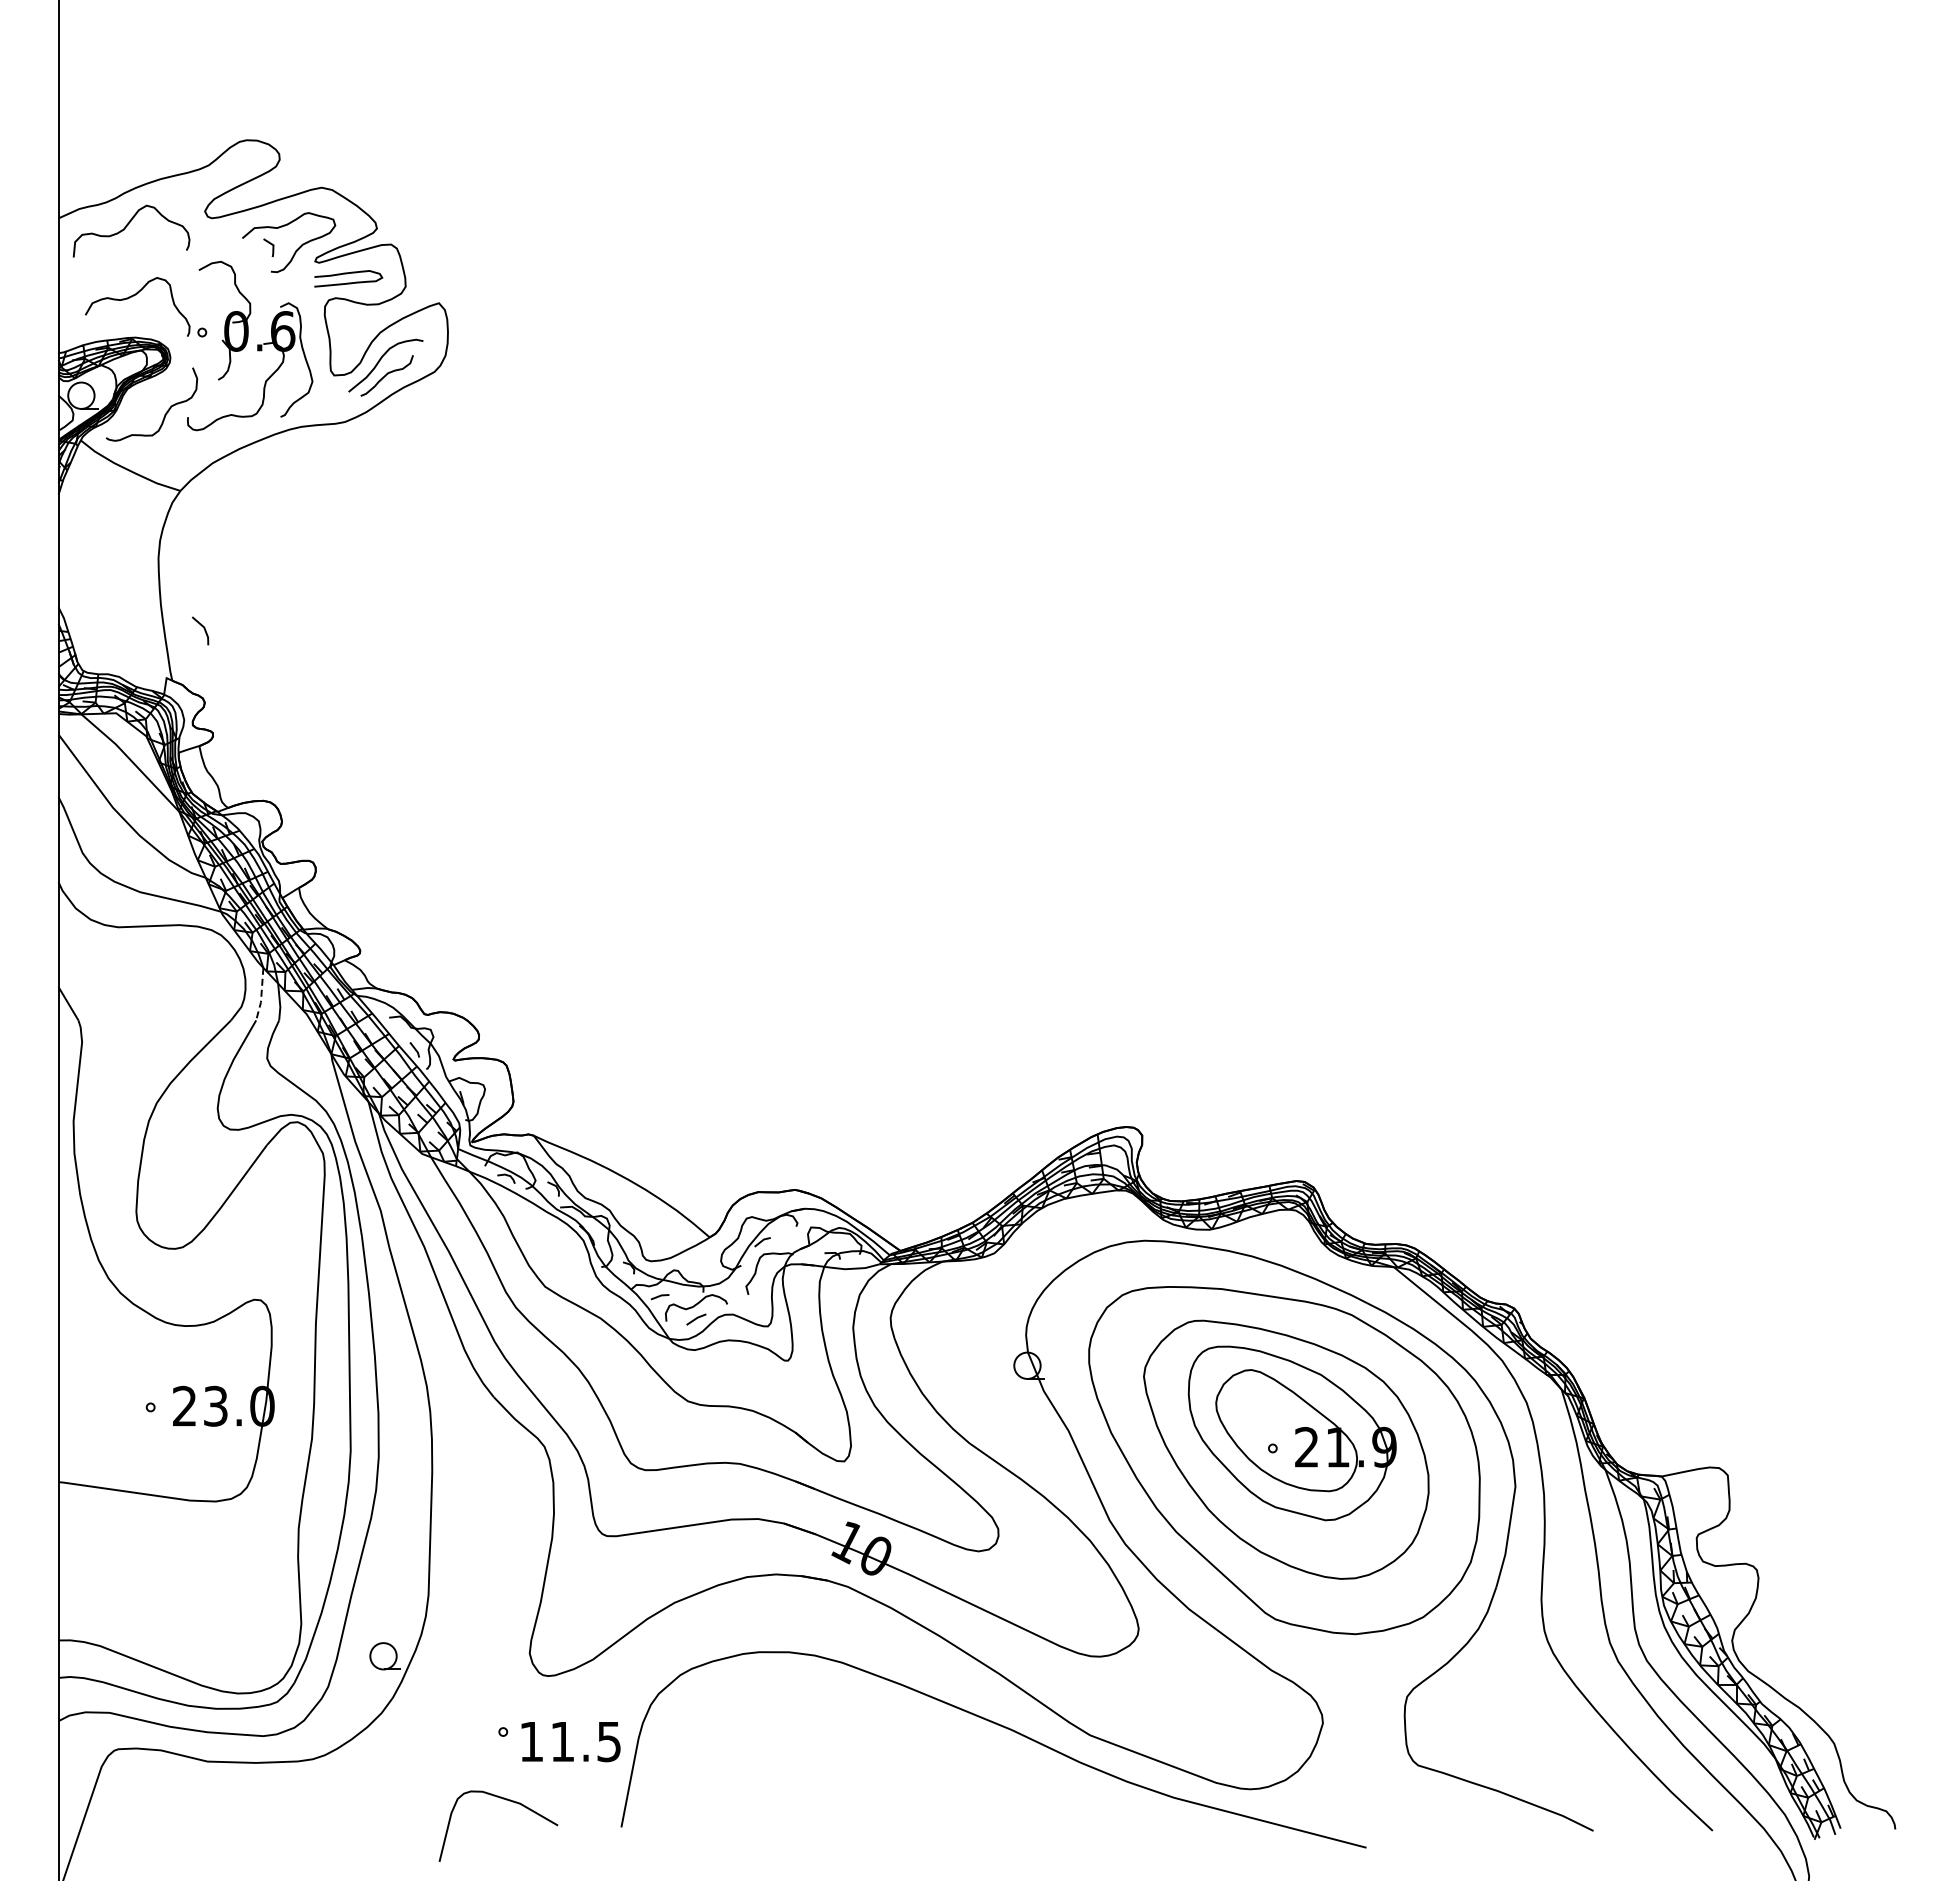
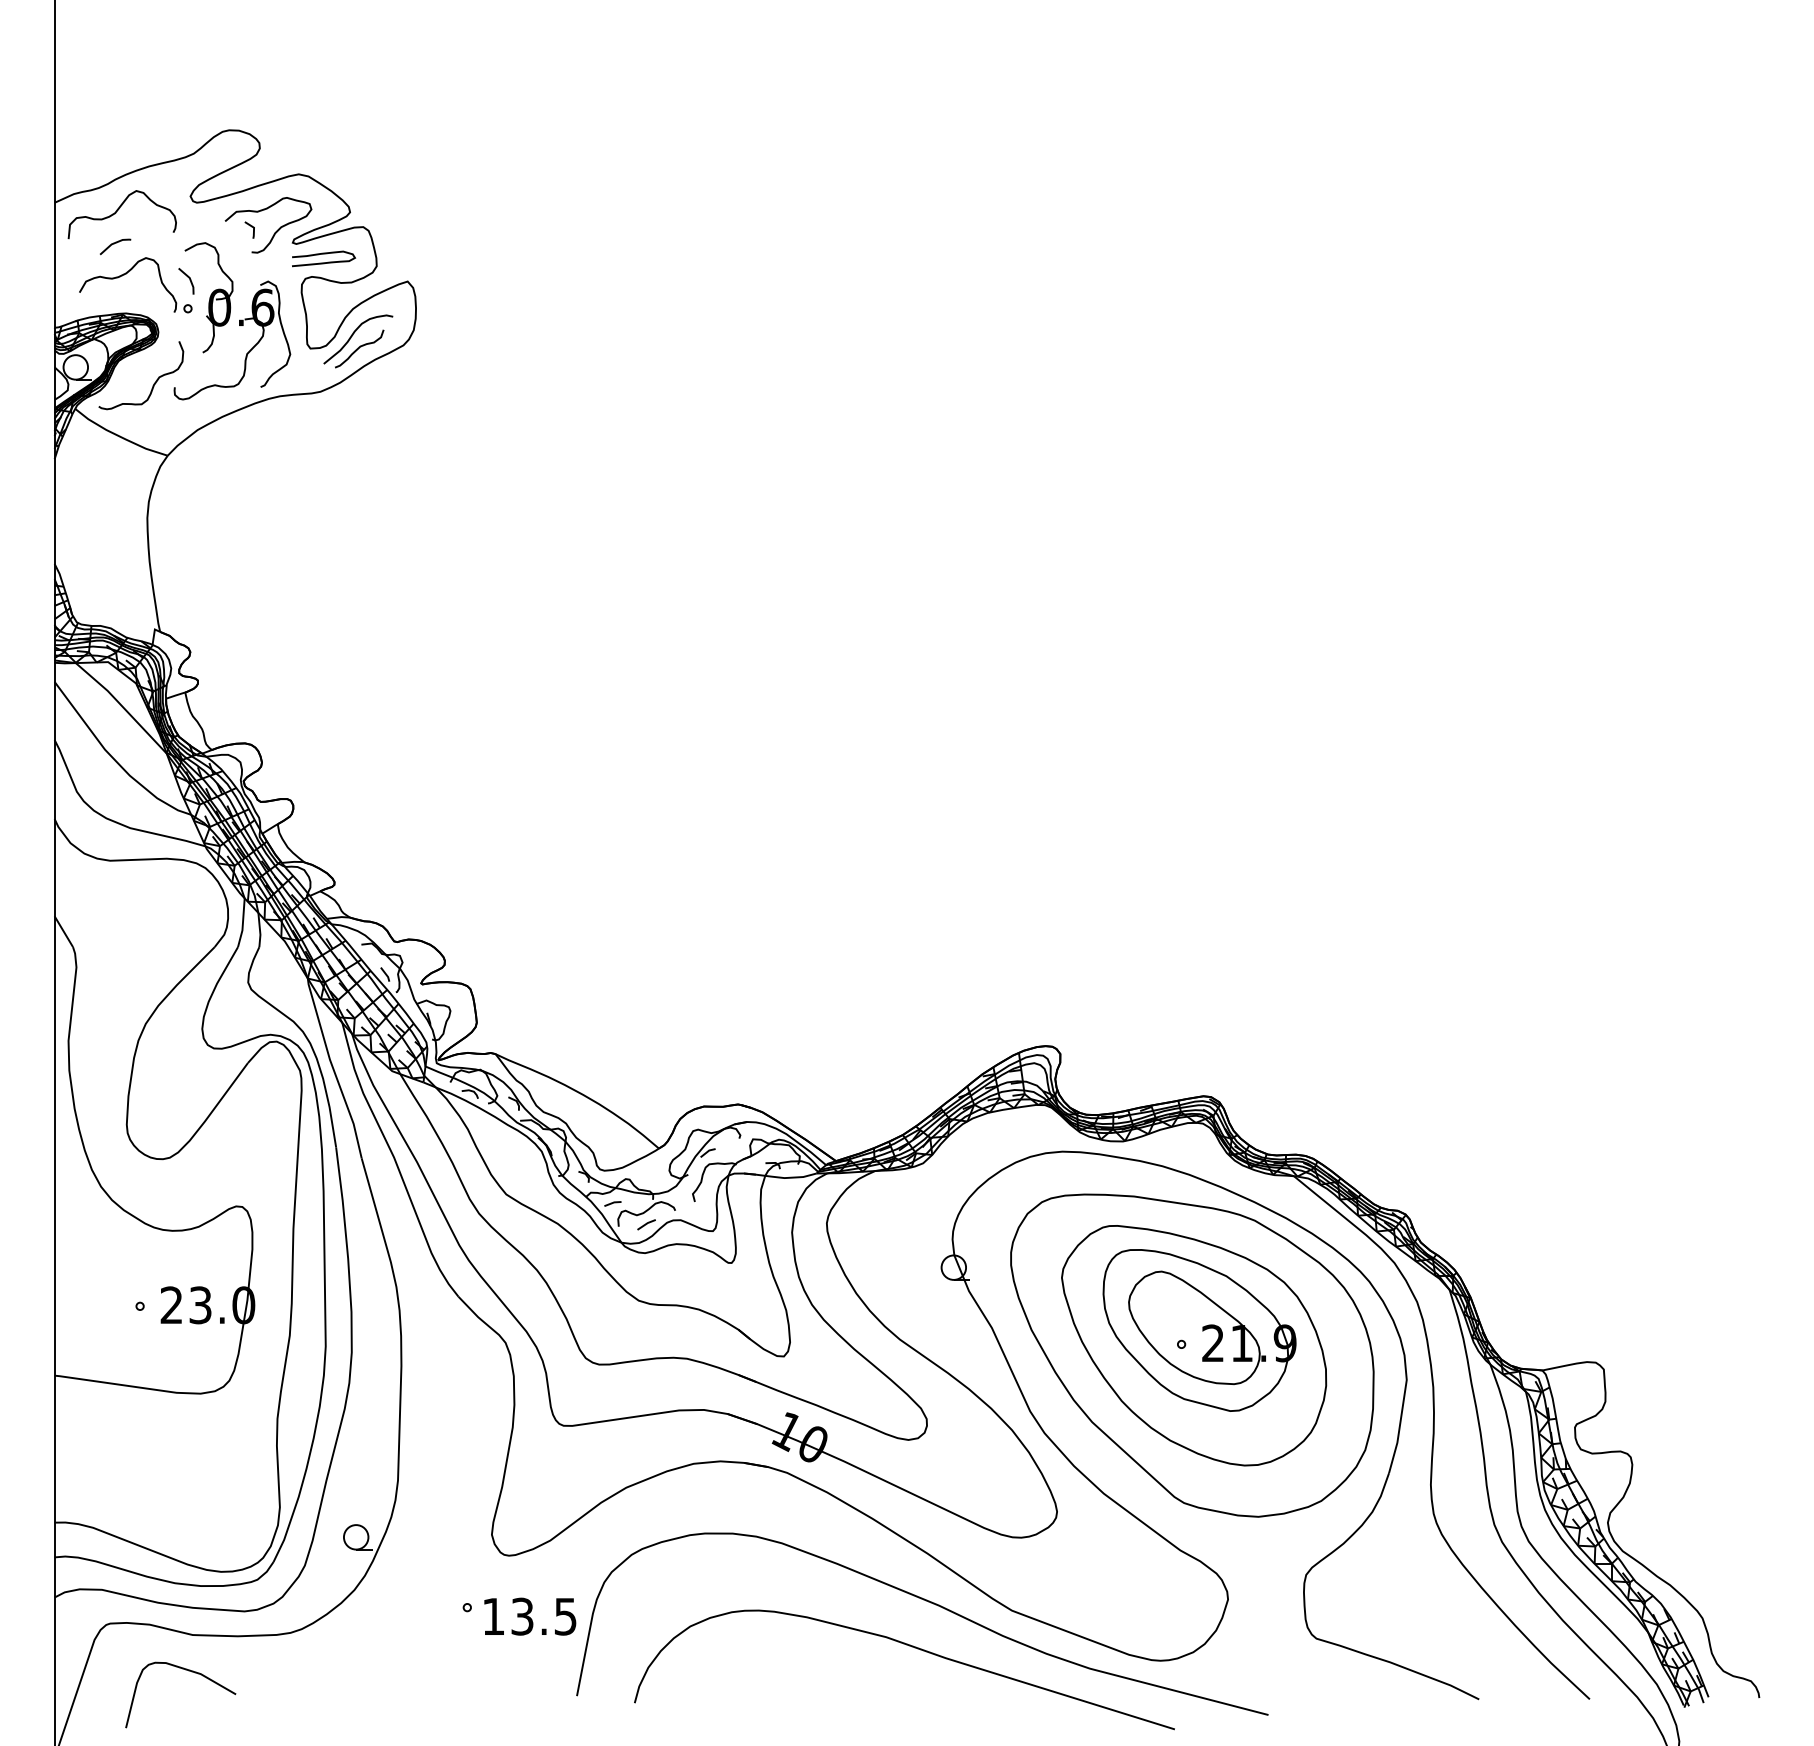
line: (122, 263) -> (113, 244), added
line: (202, 627) -> (188, 278), moved
line: (261, 995) -> (242, 924), dashed -> solid
text: (562, 1741) -> (522, 1616), 11.5 -> 13.5
curve: (981, 1774) -> (911, 1647), added
curve: (506, 1800) -> (188, 1671), moved

